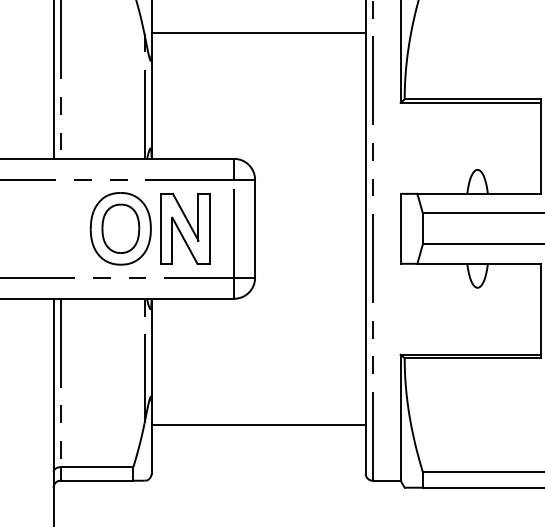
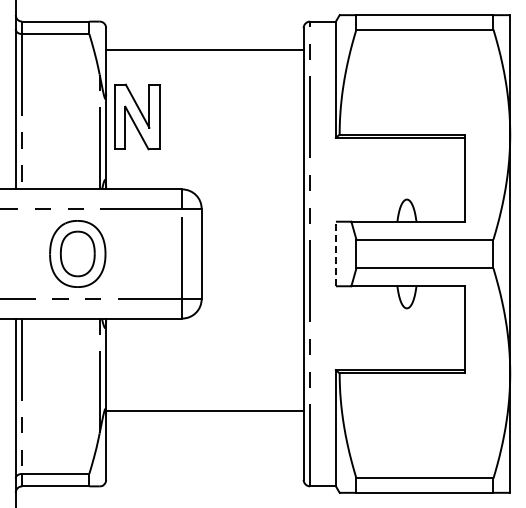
line: (258, 33) -> (204, 50), moved
part: (185, 228) -> (137, 116), moved
line: (400, 228) -> (335, 253), solid -> dashed
line: (258, 424) -> (204, 410), moved

